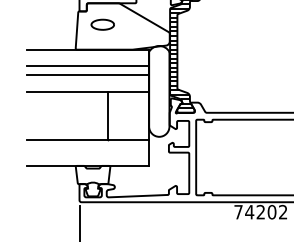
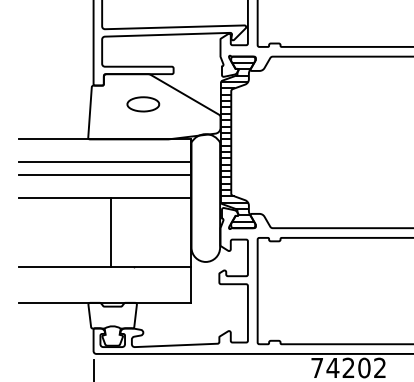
part: (102, 24) -> (143, 104), moved
line: (107, 115) -> (110, 232), moved

